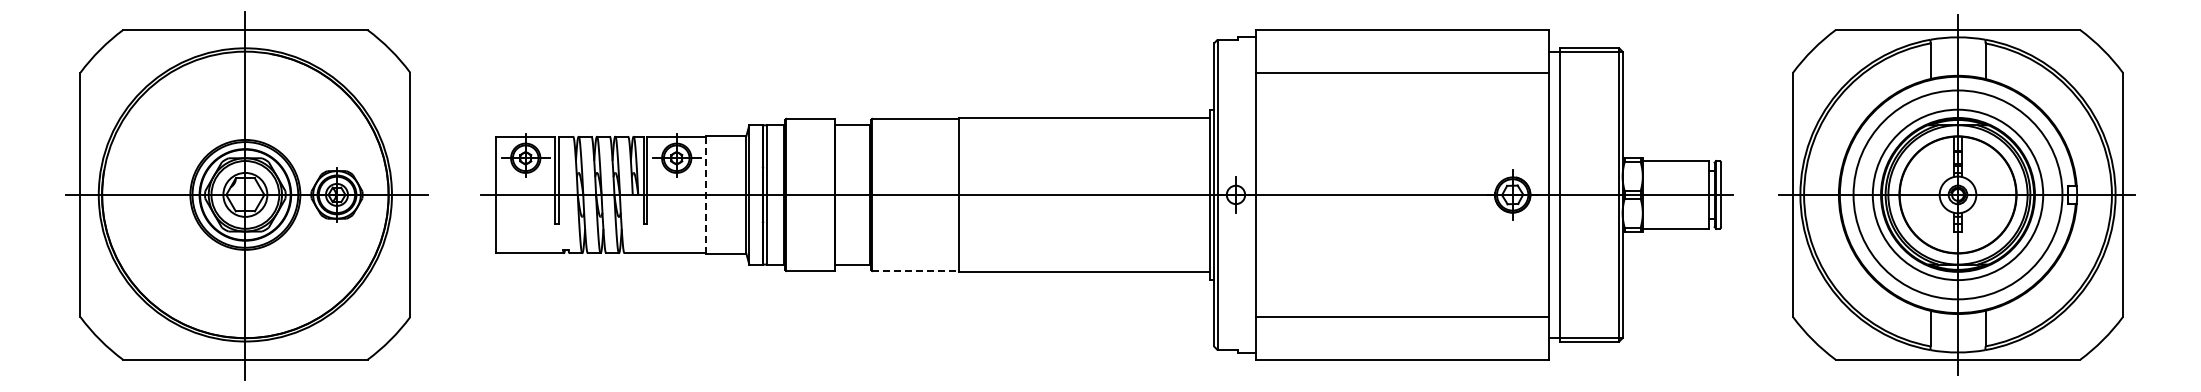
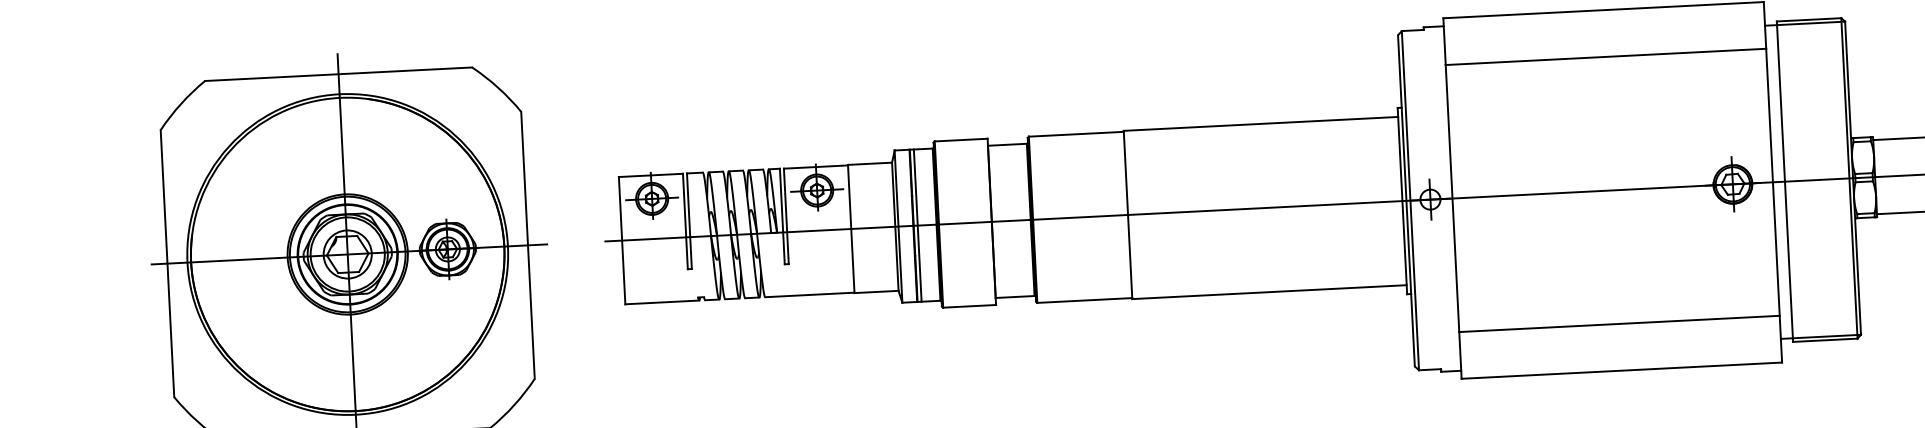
line: (706, 194) -> (851, 228), dashed -> solid
line: (916, 270) -> (1085, 299), dashed -> solid

